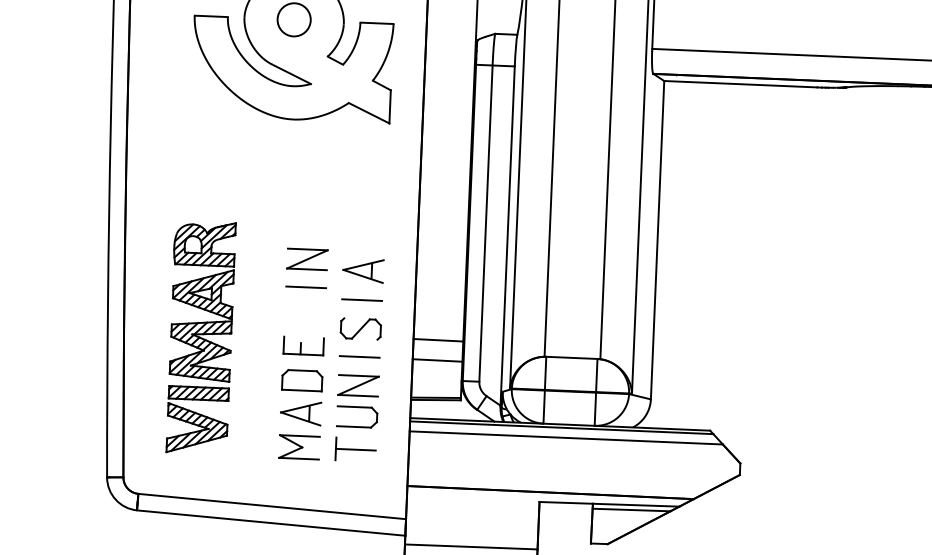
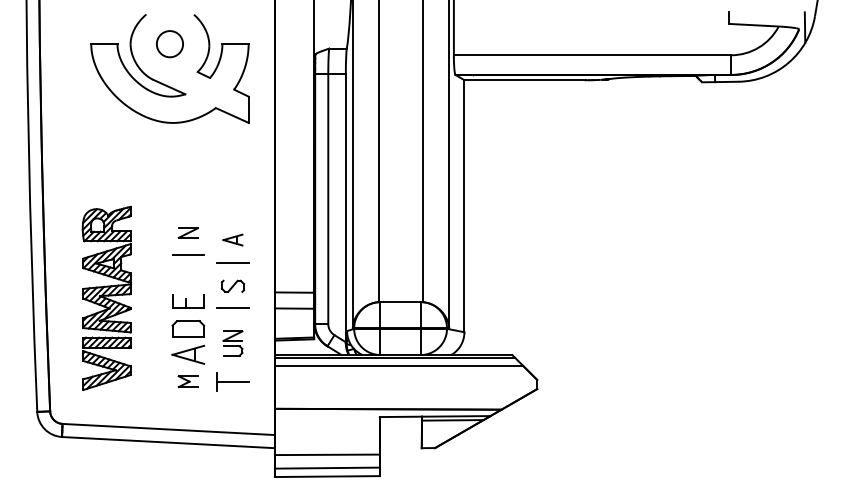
part: (307, 258) -> (188, 232), size x0.6
part: (362, 269) -> (232, 239), size x0.6
part: (360, 329) -> (232, 286), size x0.7
part: (357, 401) -> (232, 343), size x0.6
part: (298, 446) -> (187, 381), size x0.6

